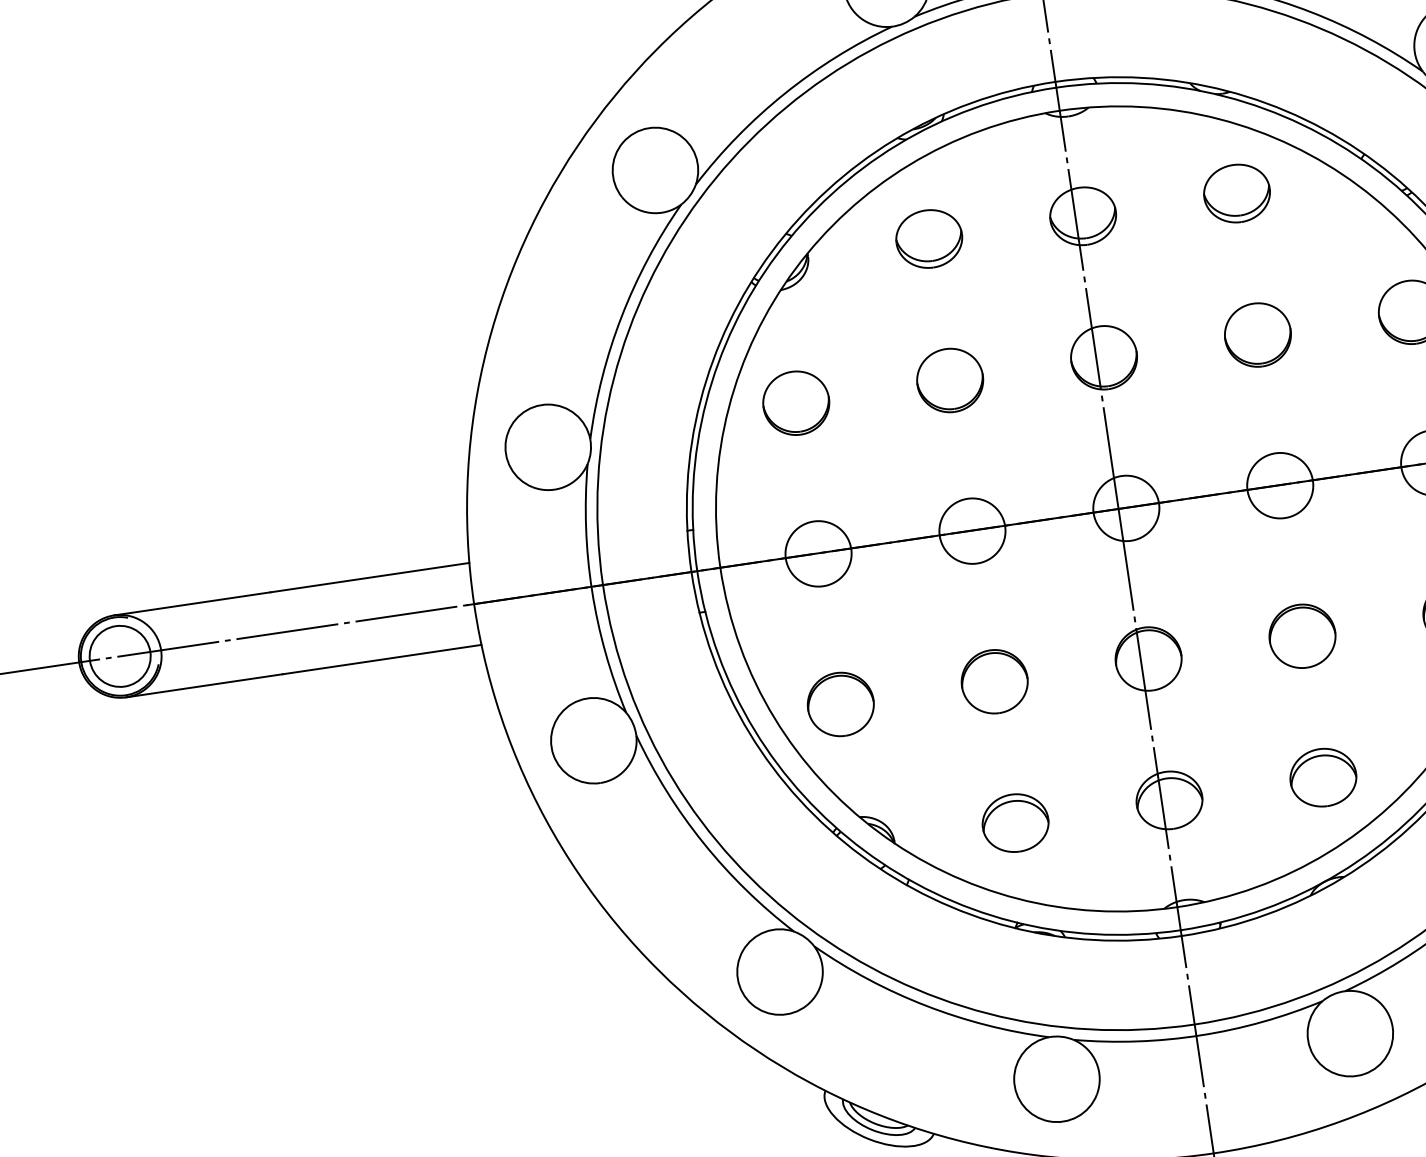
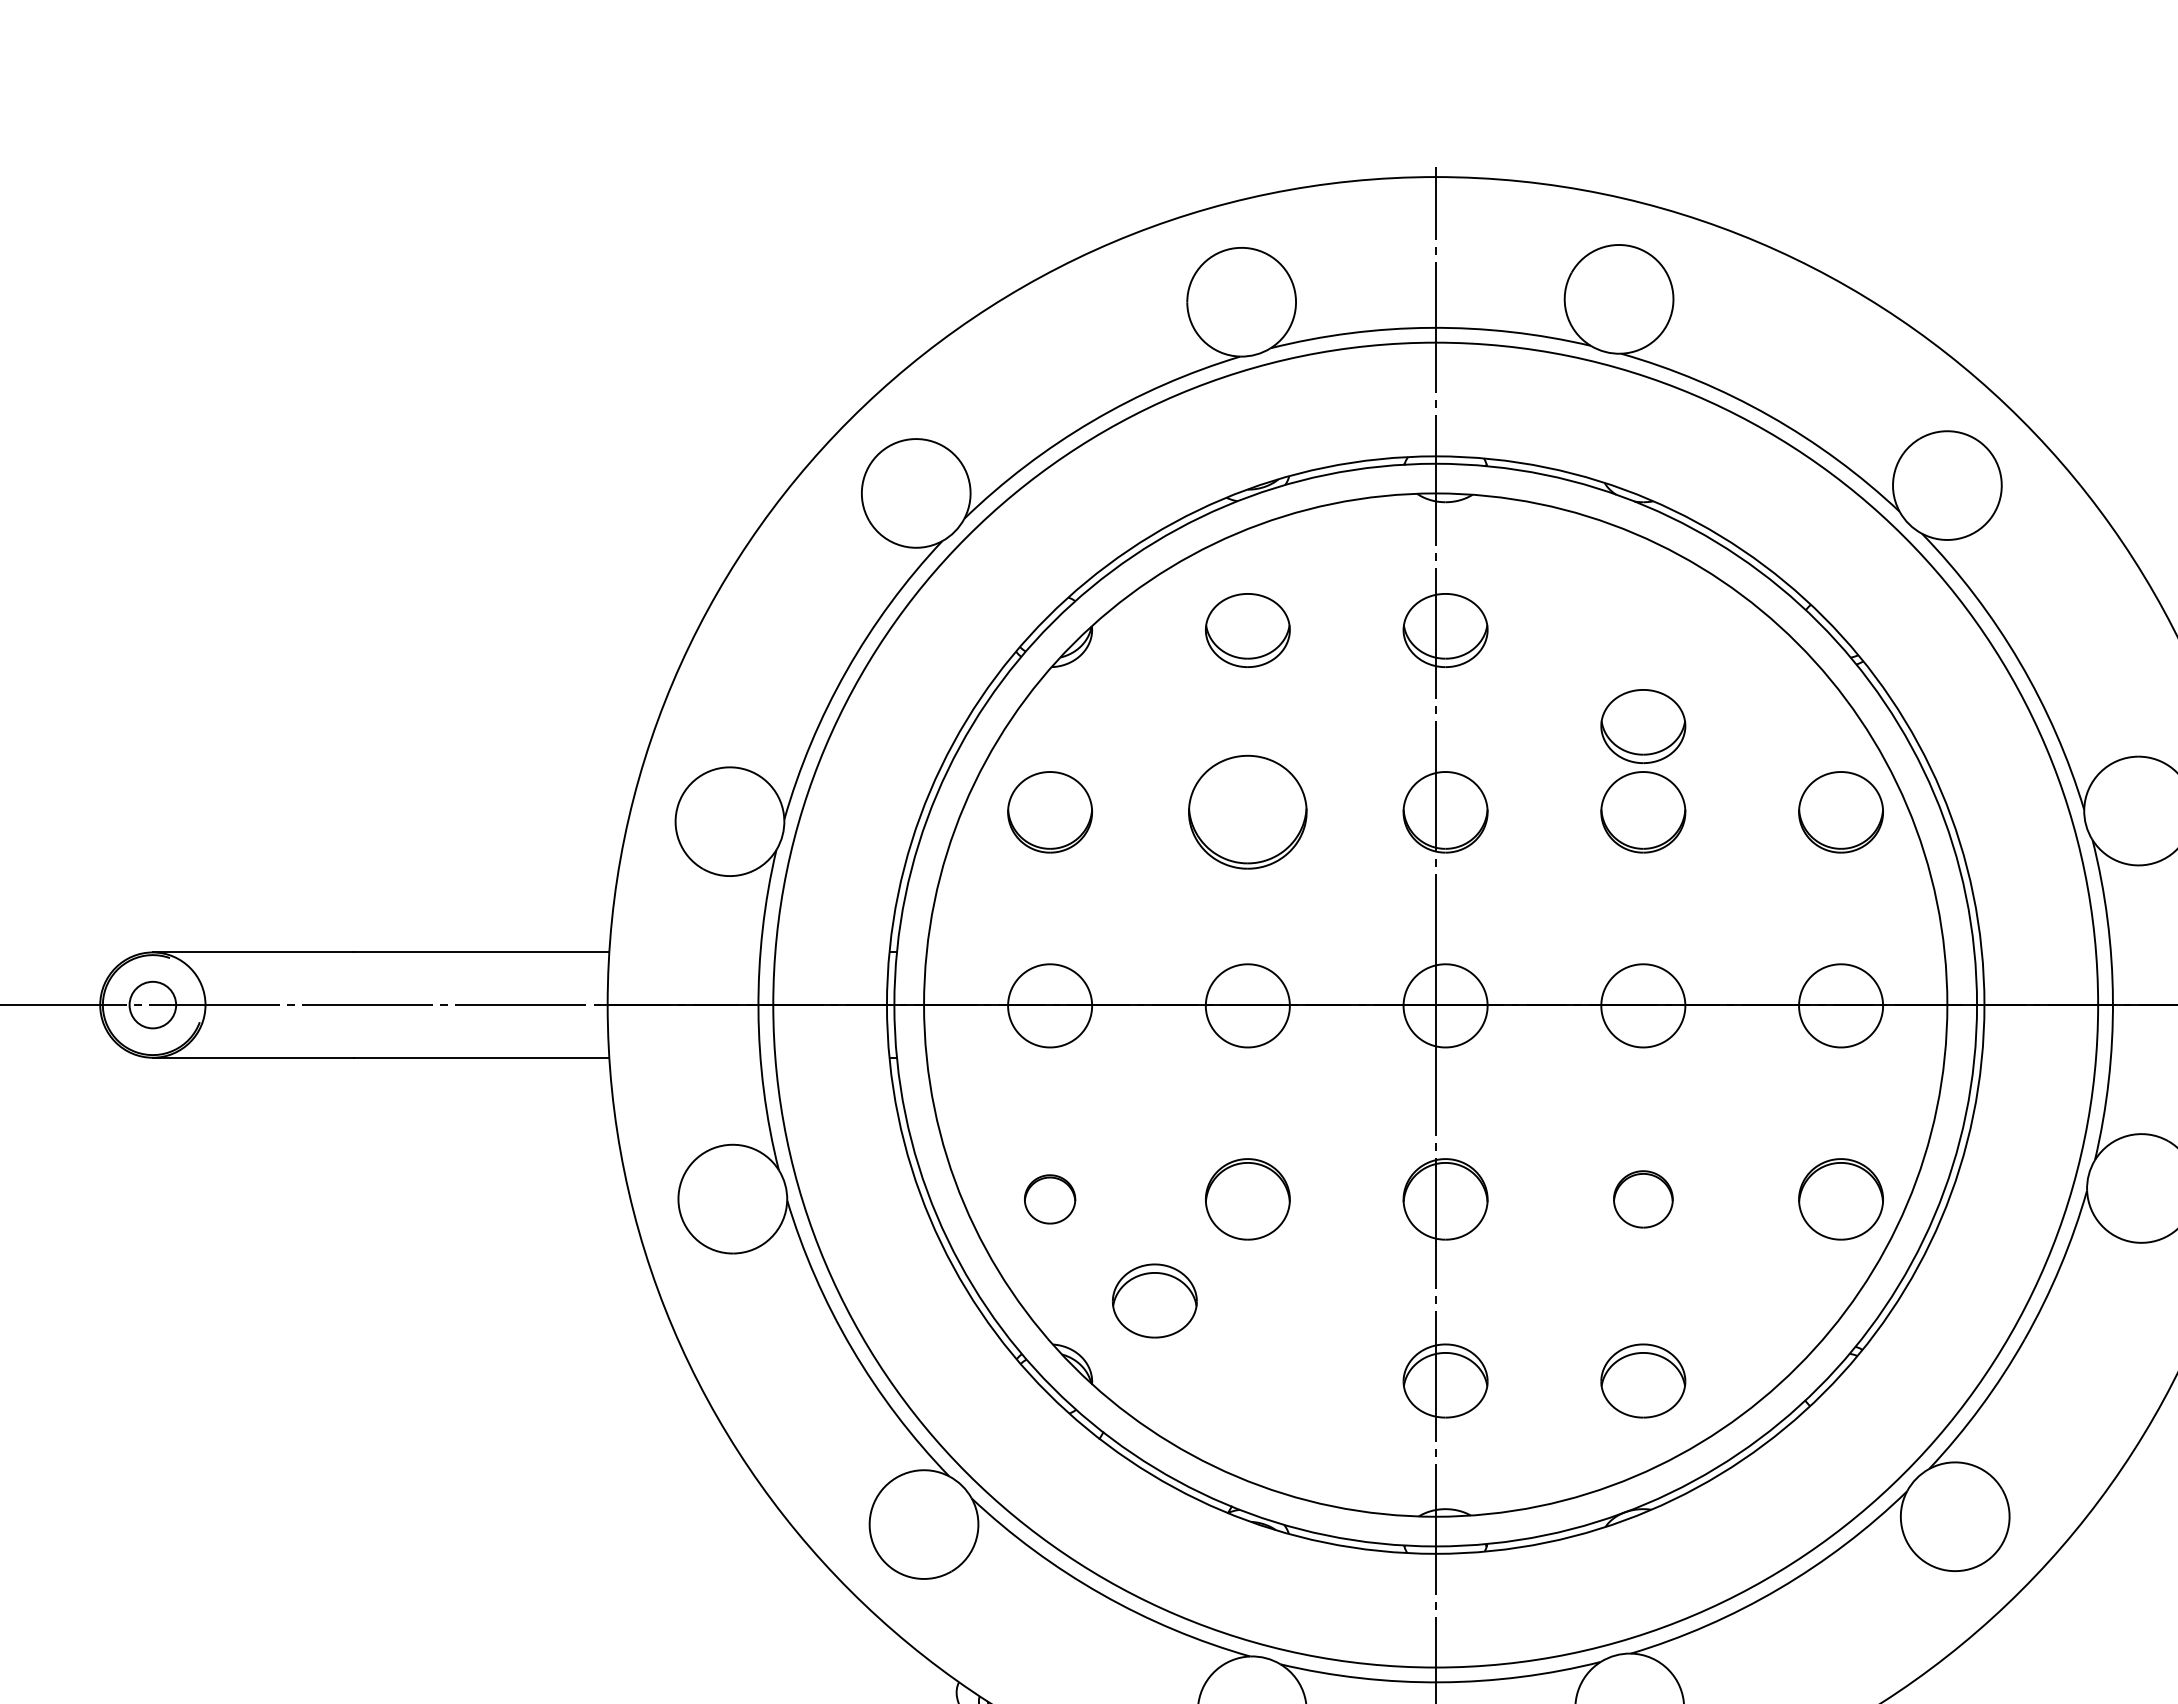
part: (1237, 193) -> (1643, 726), moved
part: (949, 380) -> (1247, 812), size x1.4
part: (1302, 636) -> (1643, 1199), size x0.7
circle: (119, 655) -> (152, 1004), size x0.6
part: (840, 704) -> (1049, 1199), size x0.6
part: (1015, 822) -> (1154, 1300), moved

